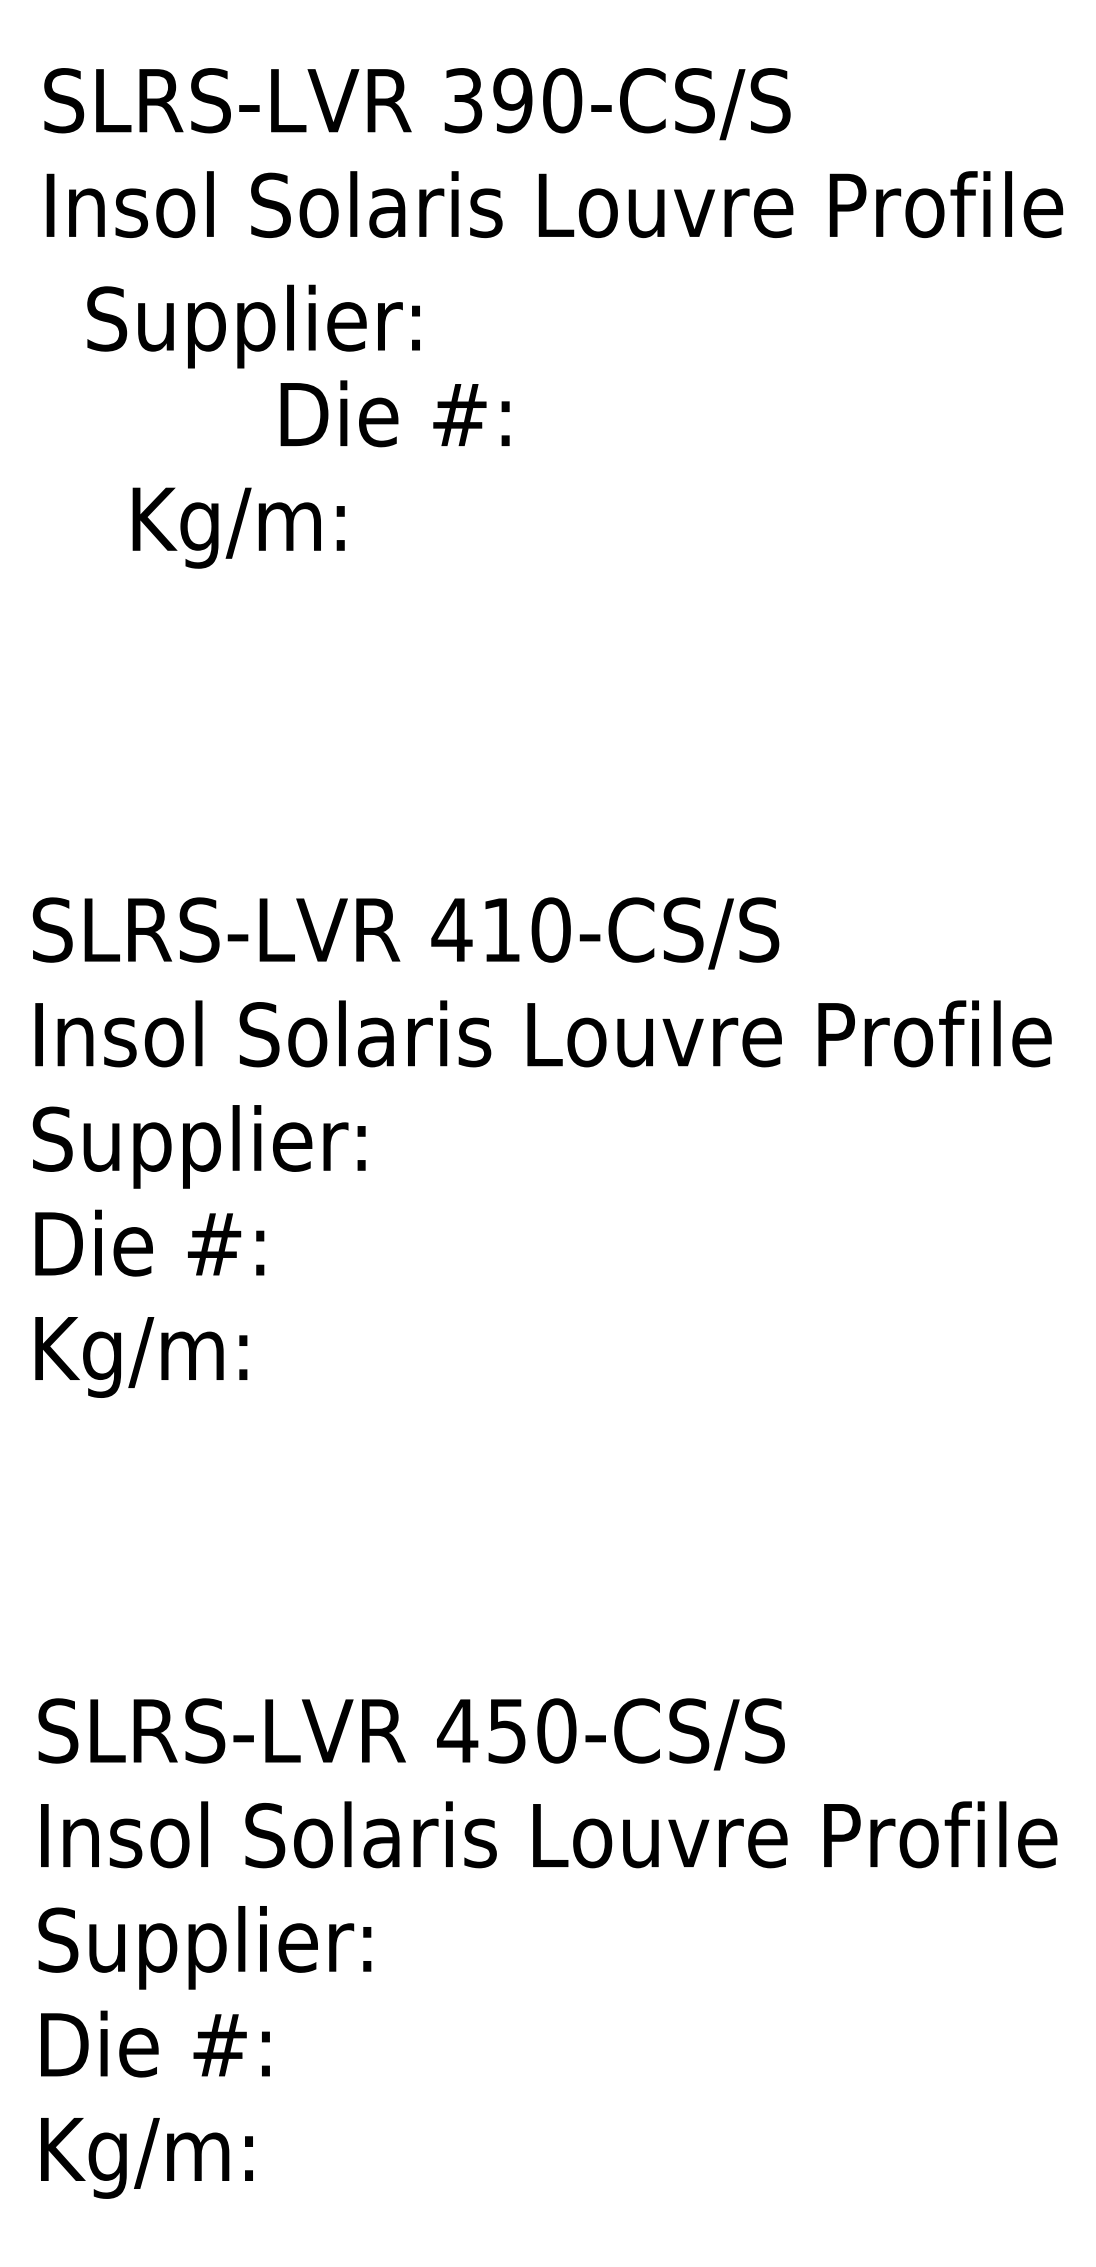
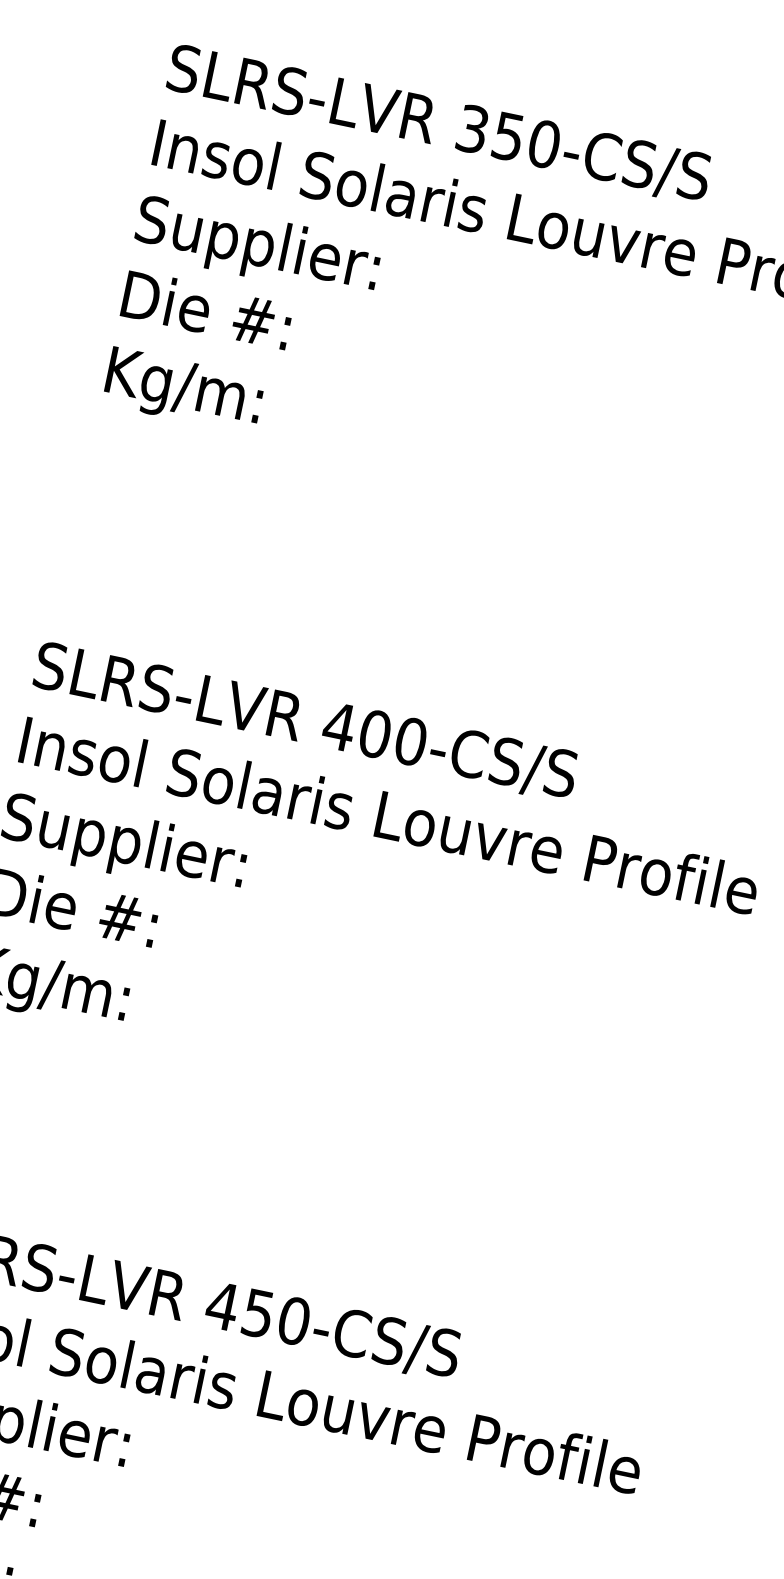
text: (512, 100) -> (508, 136), 390-CS/S -> 350-CS/S
text: (253, 326) -> (257, 247), moved
text: (394, 413) -> (206, 309), moved
text: (238, 527) -> (183, 390), moved
text: (501, 929) -> (375, 733), 410-CS/S -> 400-CS/S

